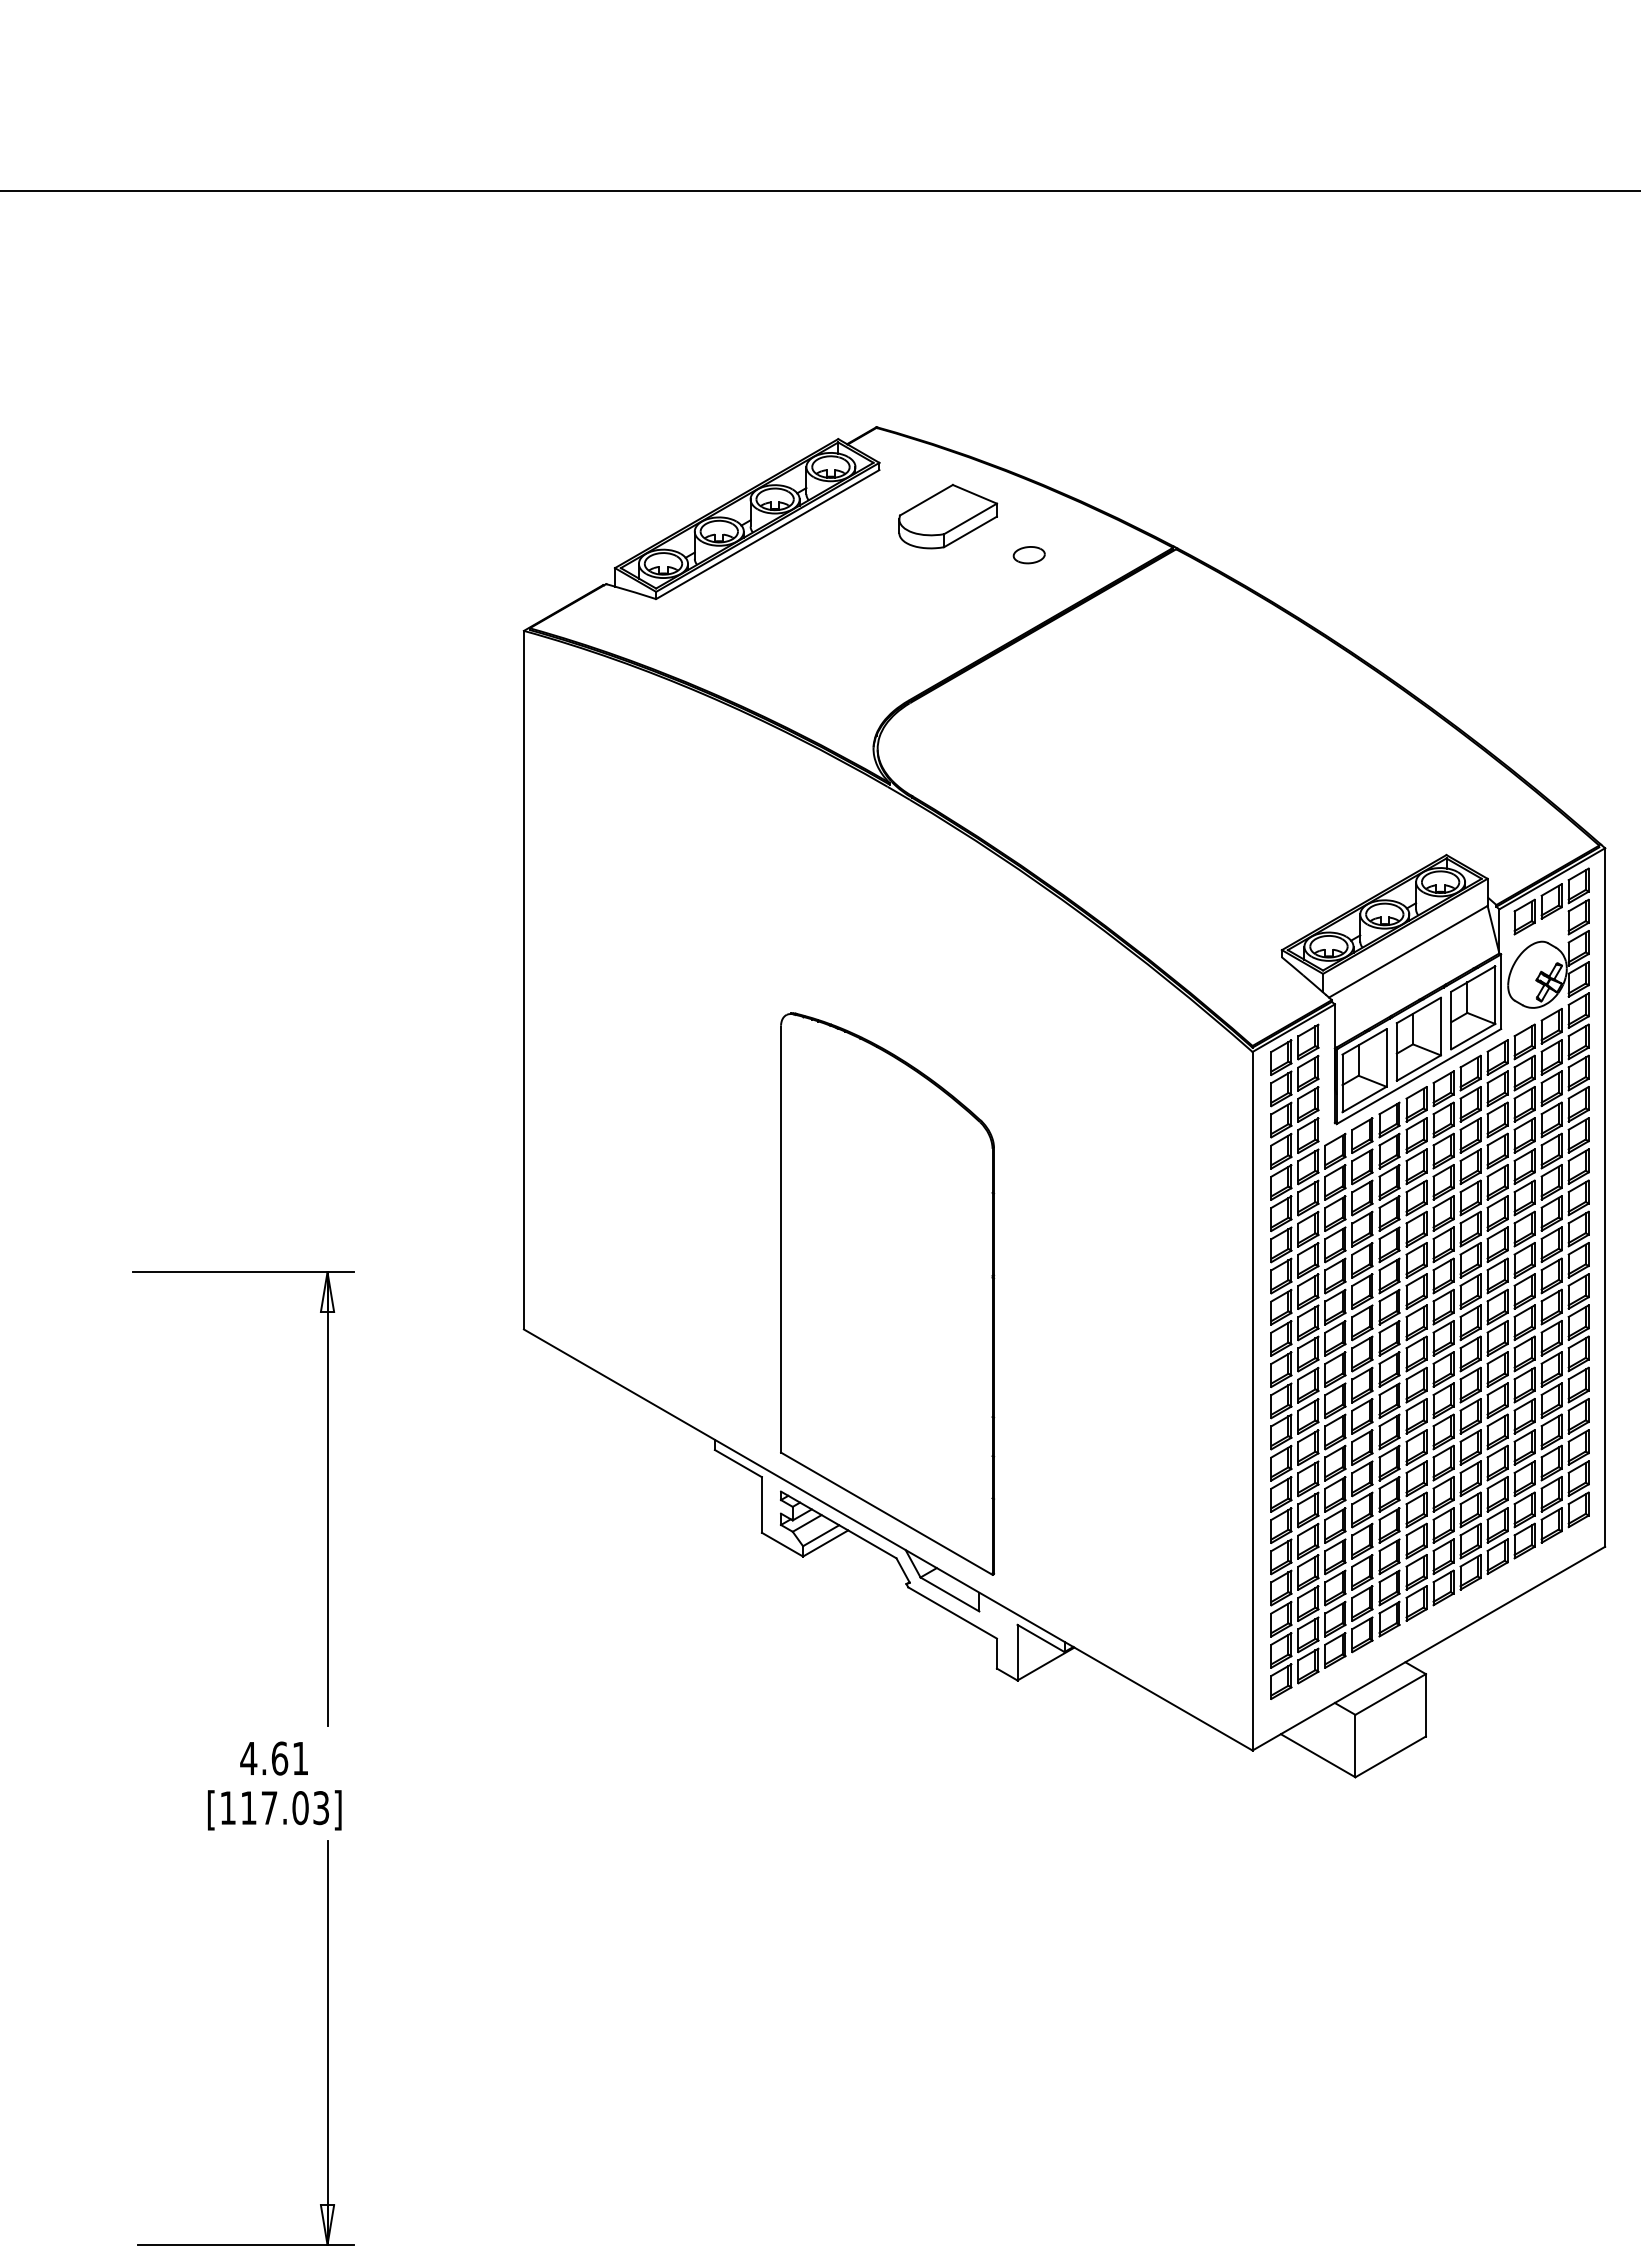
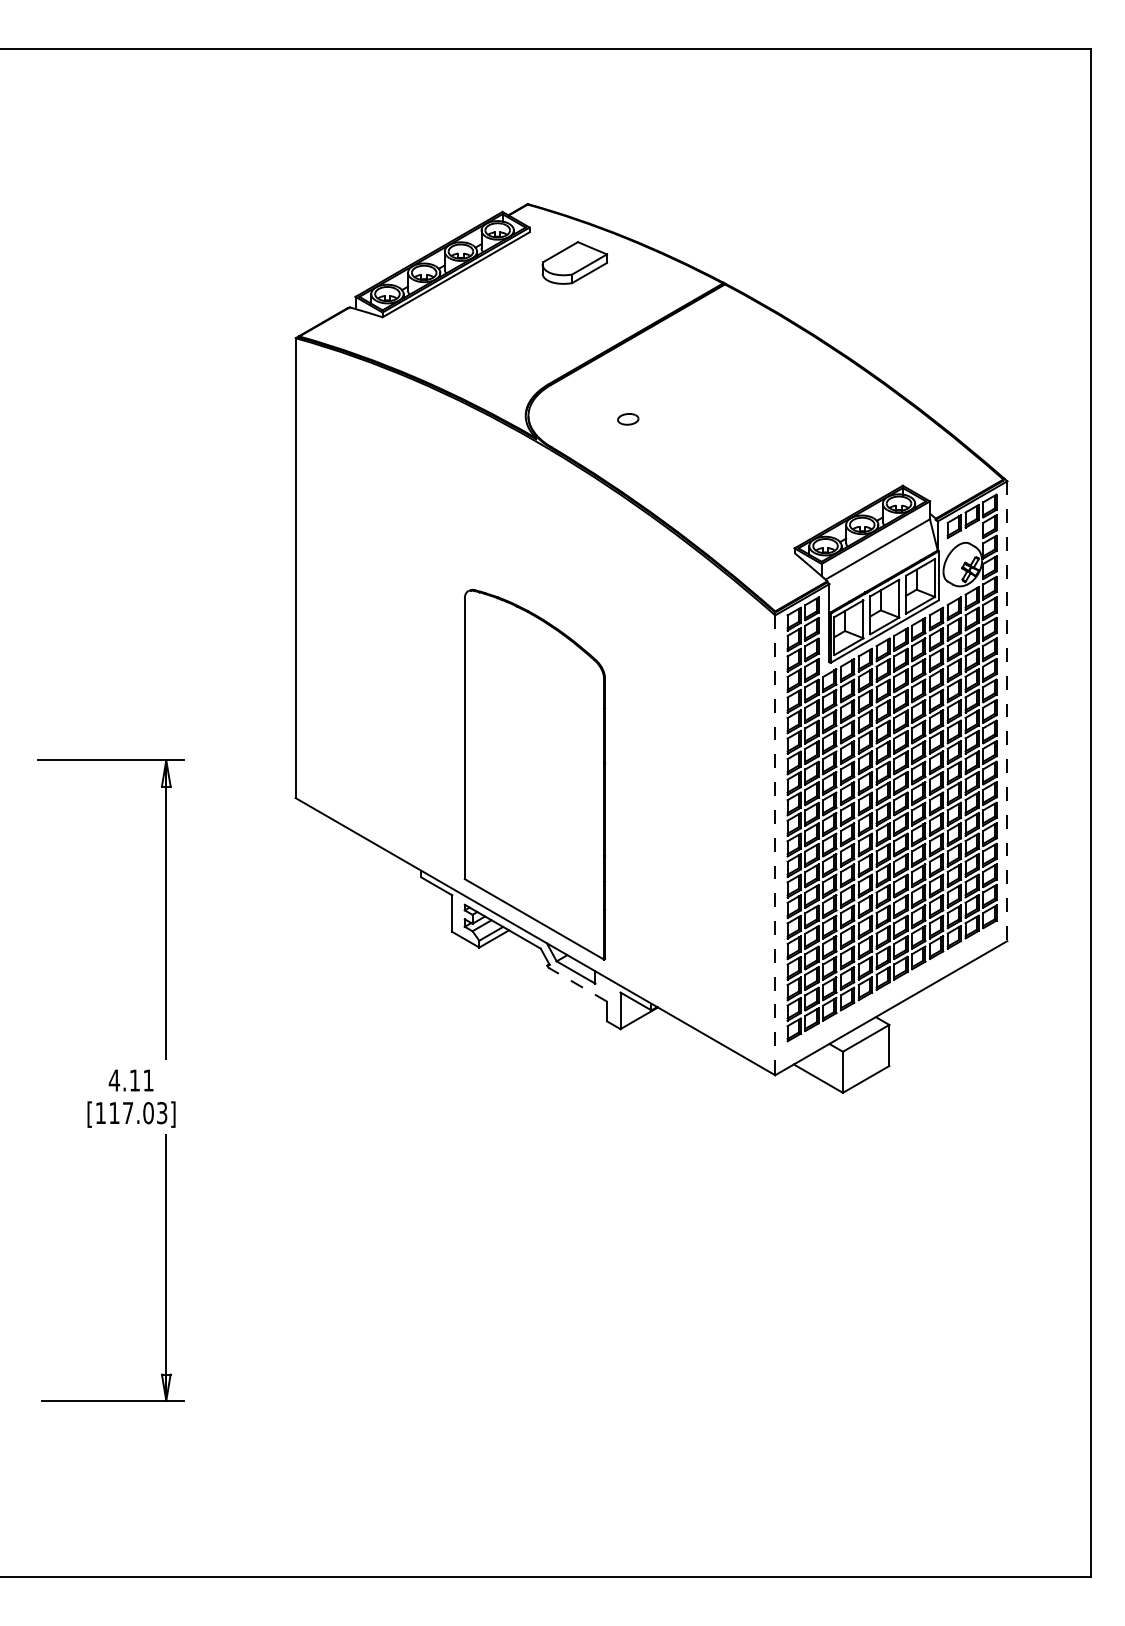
part: (1029, 555) -> (628, 419), moved
line: (1605, 1197) -> (1007, 711), solid -> dashed
line: (1252, 1401) -> (775, 845), solid -> dashed
line: (952, 1612) -> (577, 984), solid -> dashed
text: (279, 1758) -> (134, 1080), 4.61 -> 4.11

